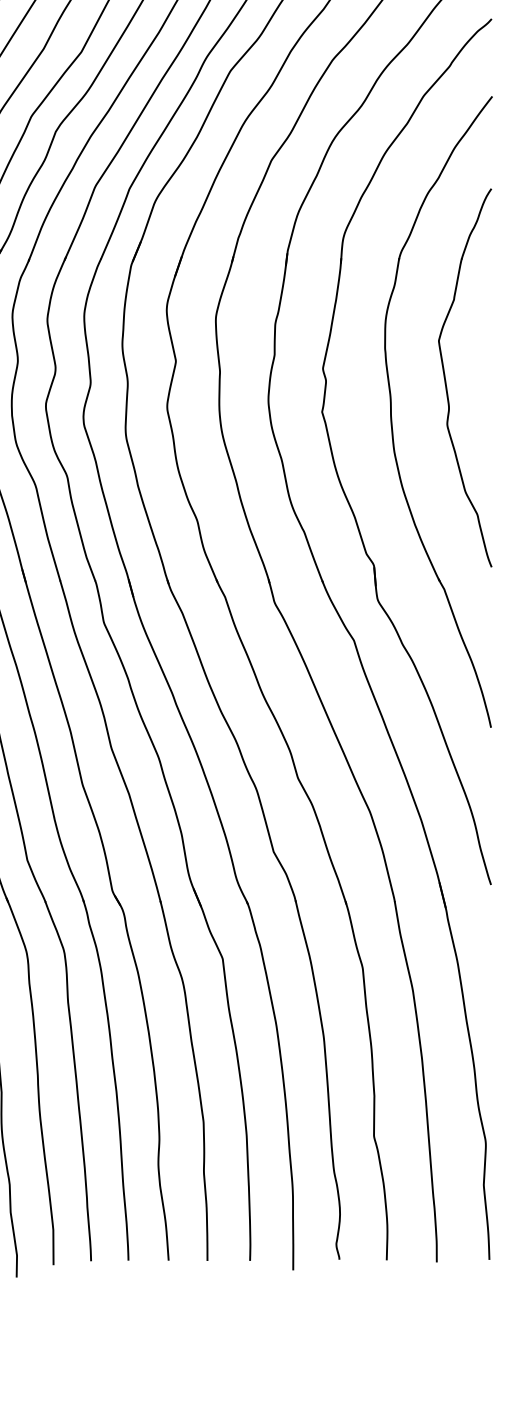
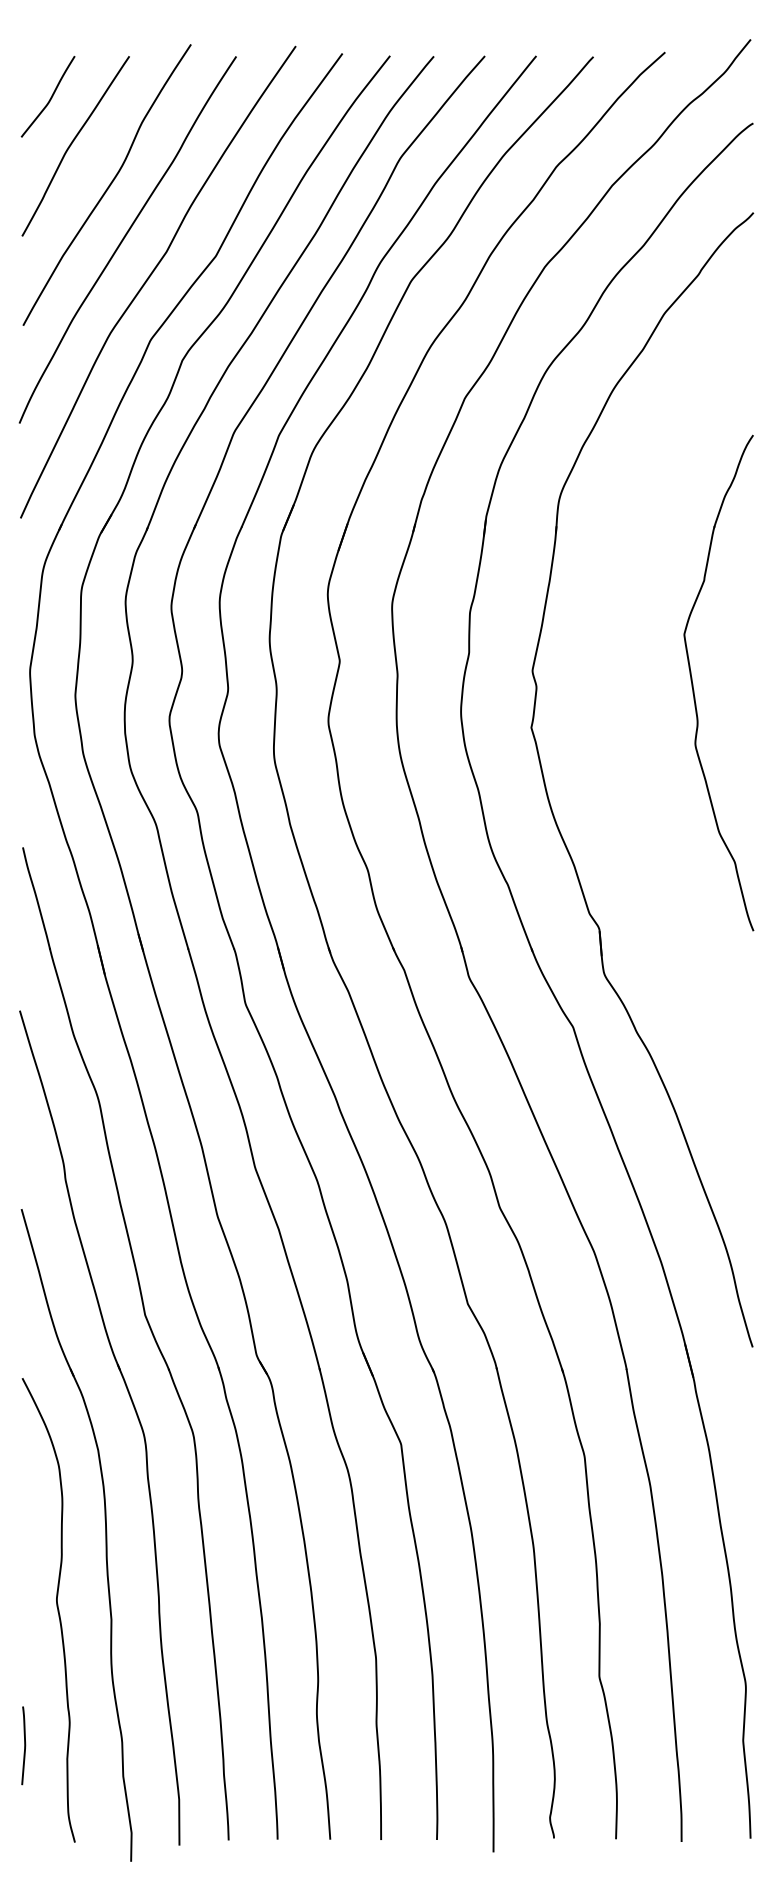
part: (391, 411) -> (622, 727), removed

